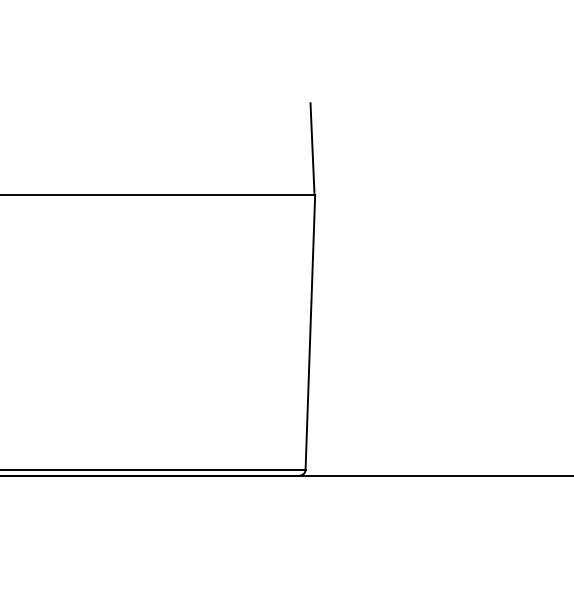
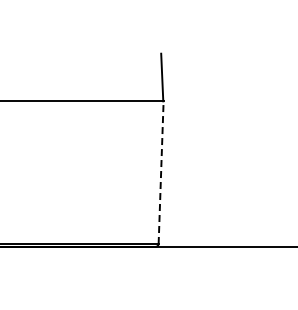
line: (311, 332) -> (161, 172), solid -> dashed

